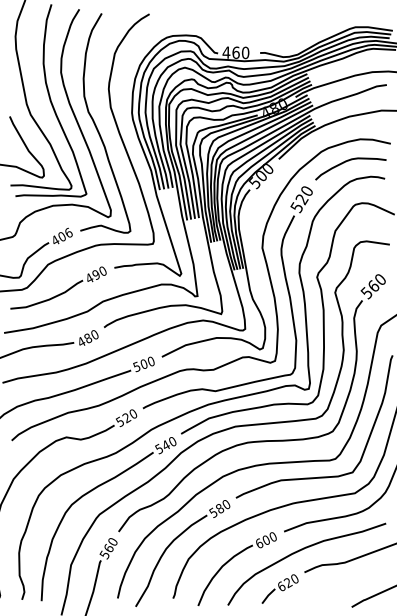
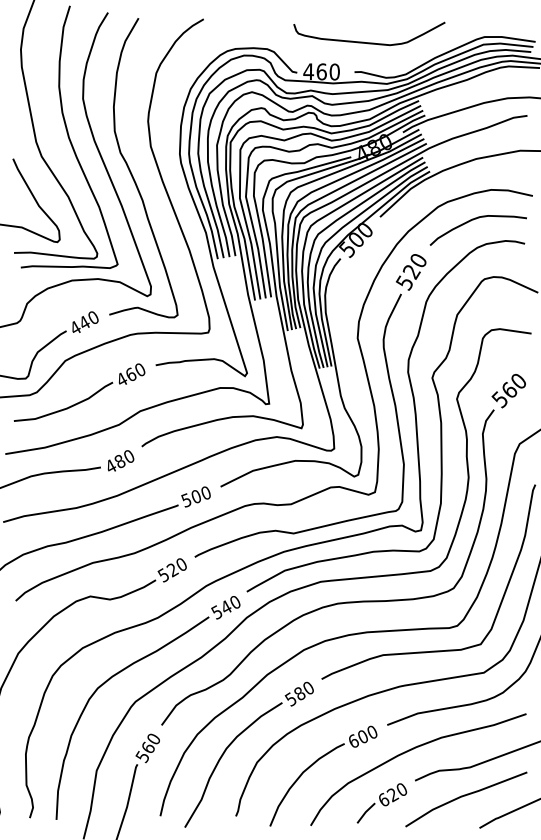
curve: (271, 31) -> (369, 42), added
text: (65, 234) -> (89, 319), 406 -> 440
text: (95, 274) -> (130, 374), 490 -> 460
line: (341, 584) -> (465, 796), added

